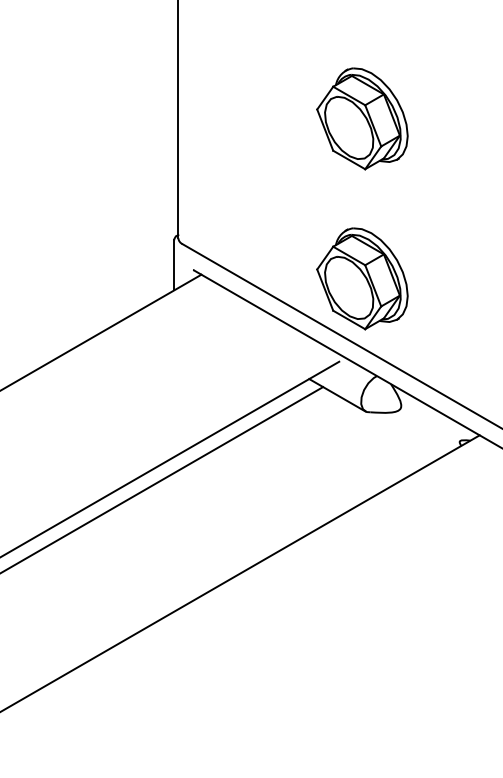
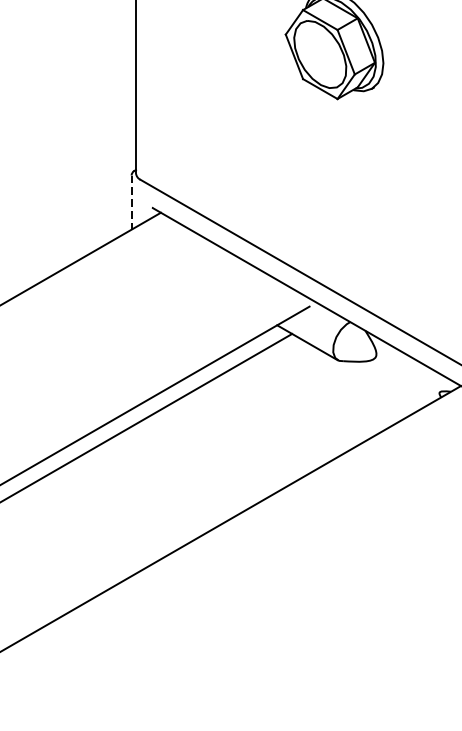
line: (174, 265) -> (131, 202), solid -> dashed
part: (362, 278) -> (334, 216), removed

